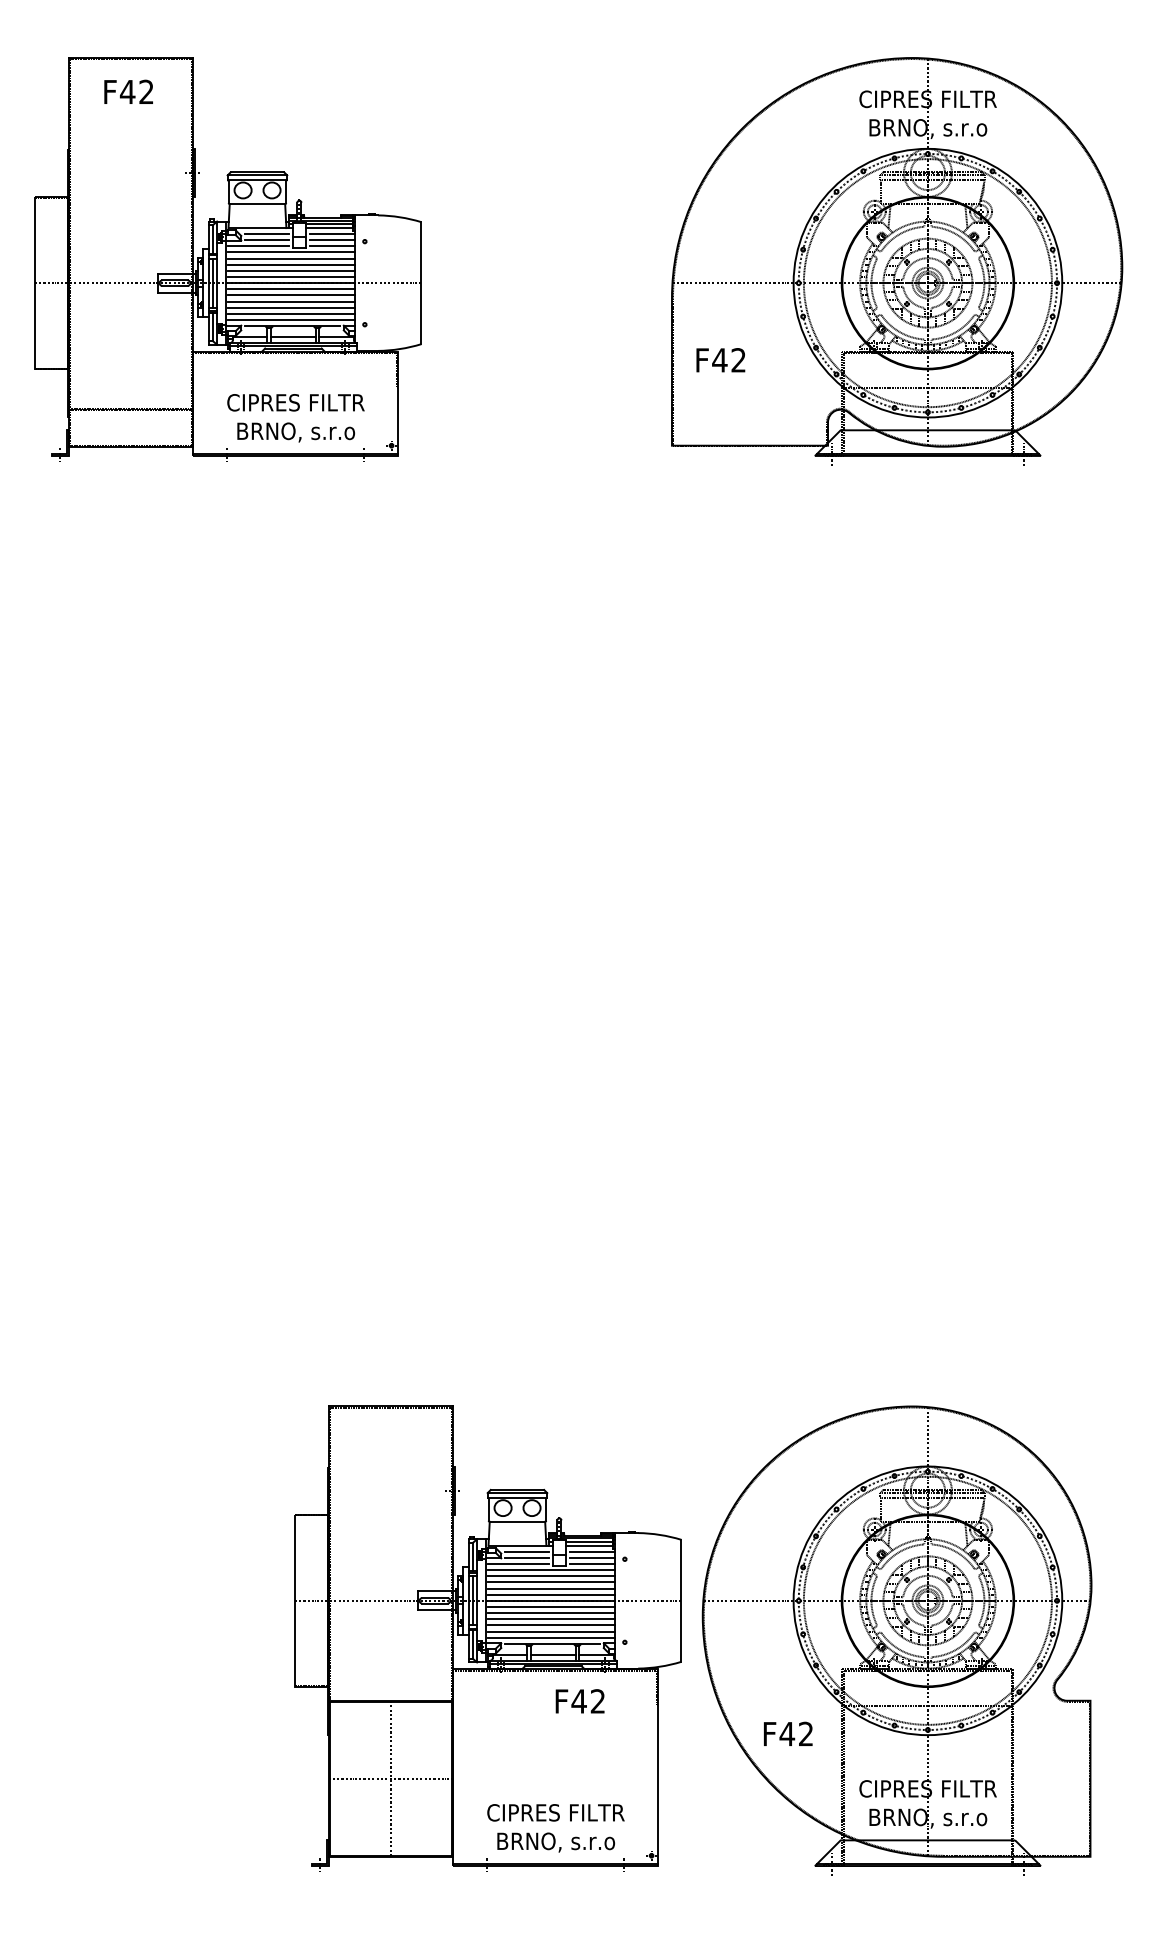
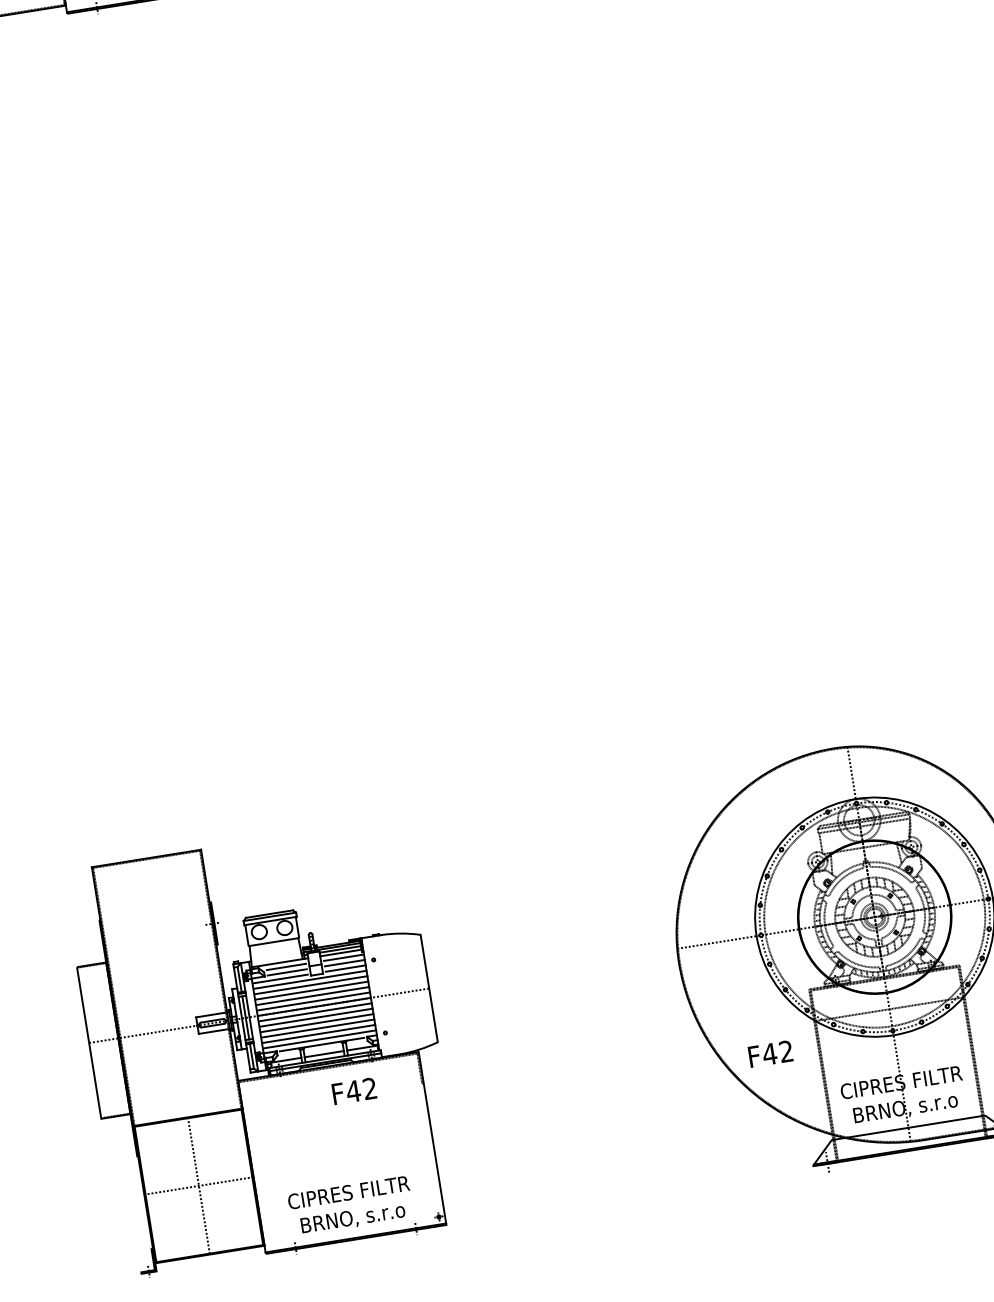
part: (487, 1638) -> (264, 1048), moved

